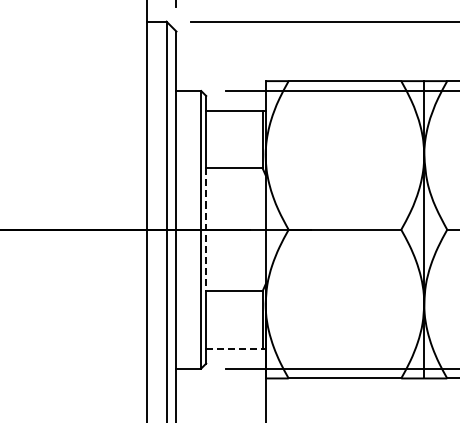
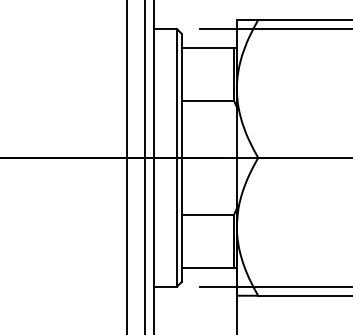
line: (206, 230) -> (182, 158), dashed -> solid
line: (234, 348) -> (207, 267), dashed -> solid

